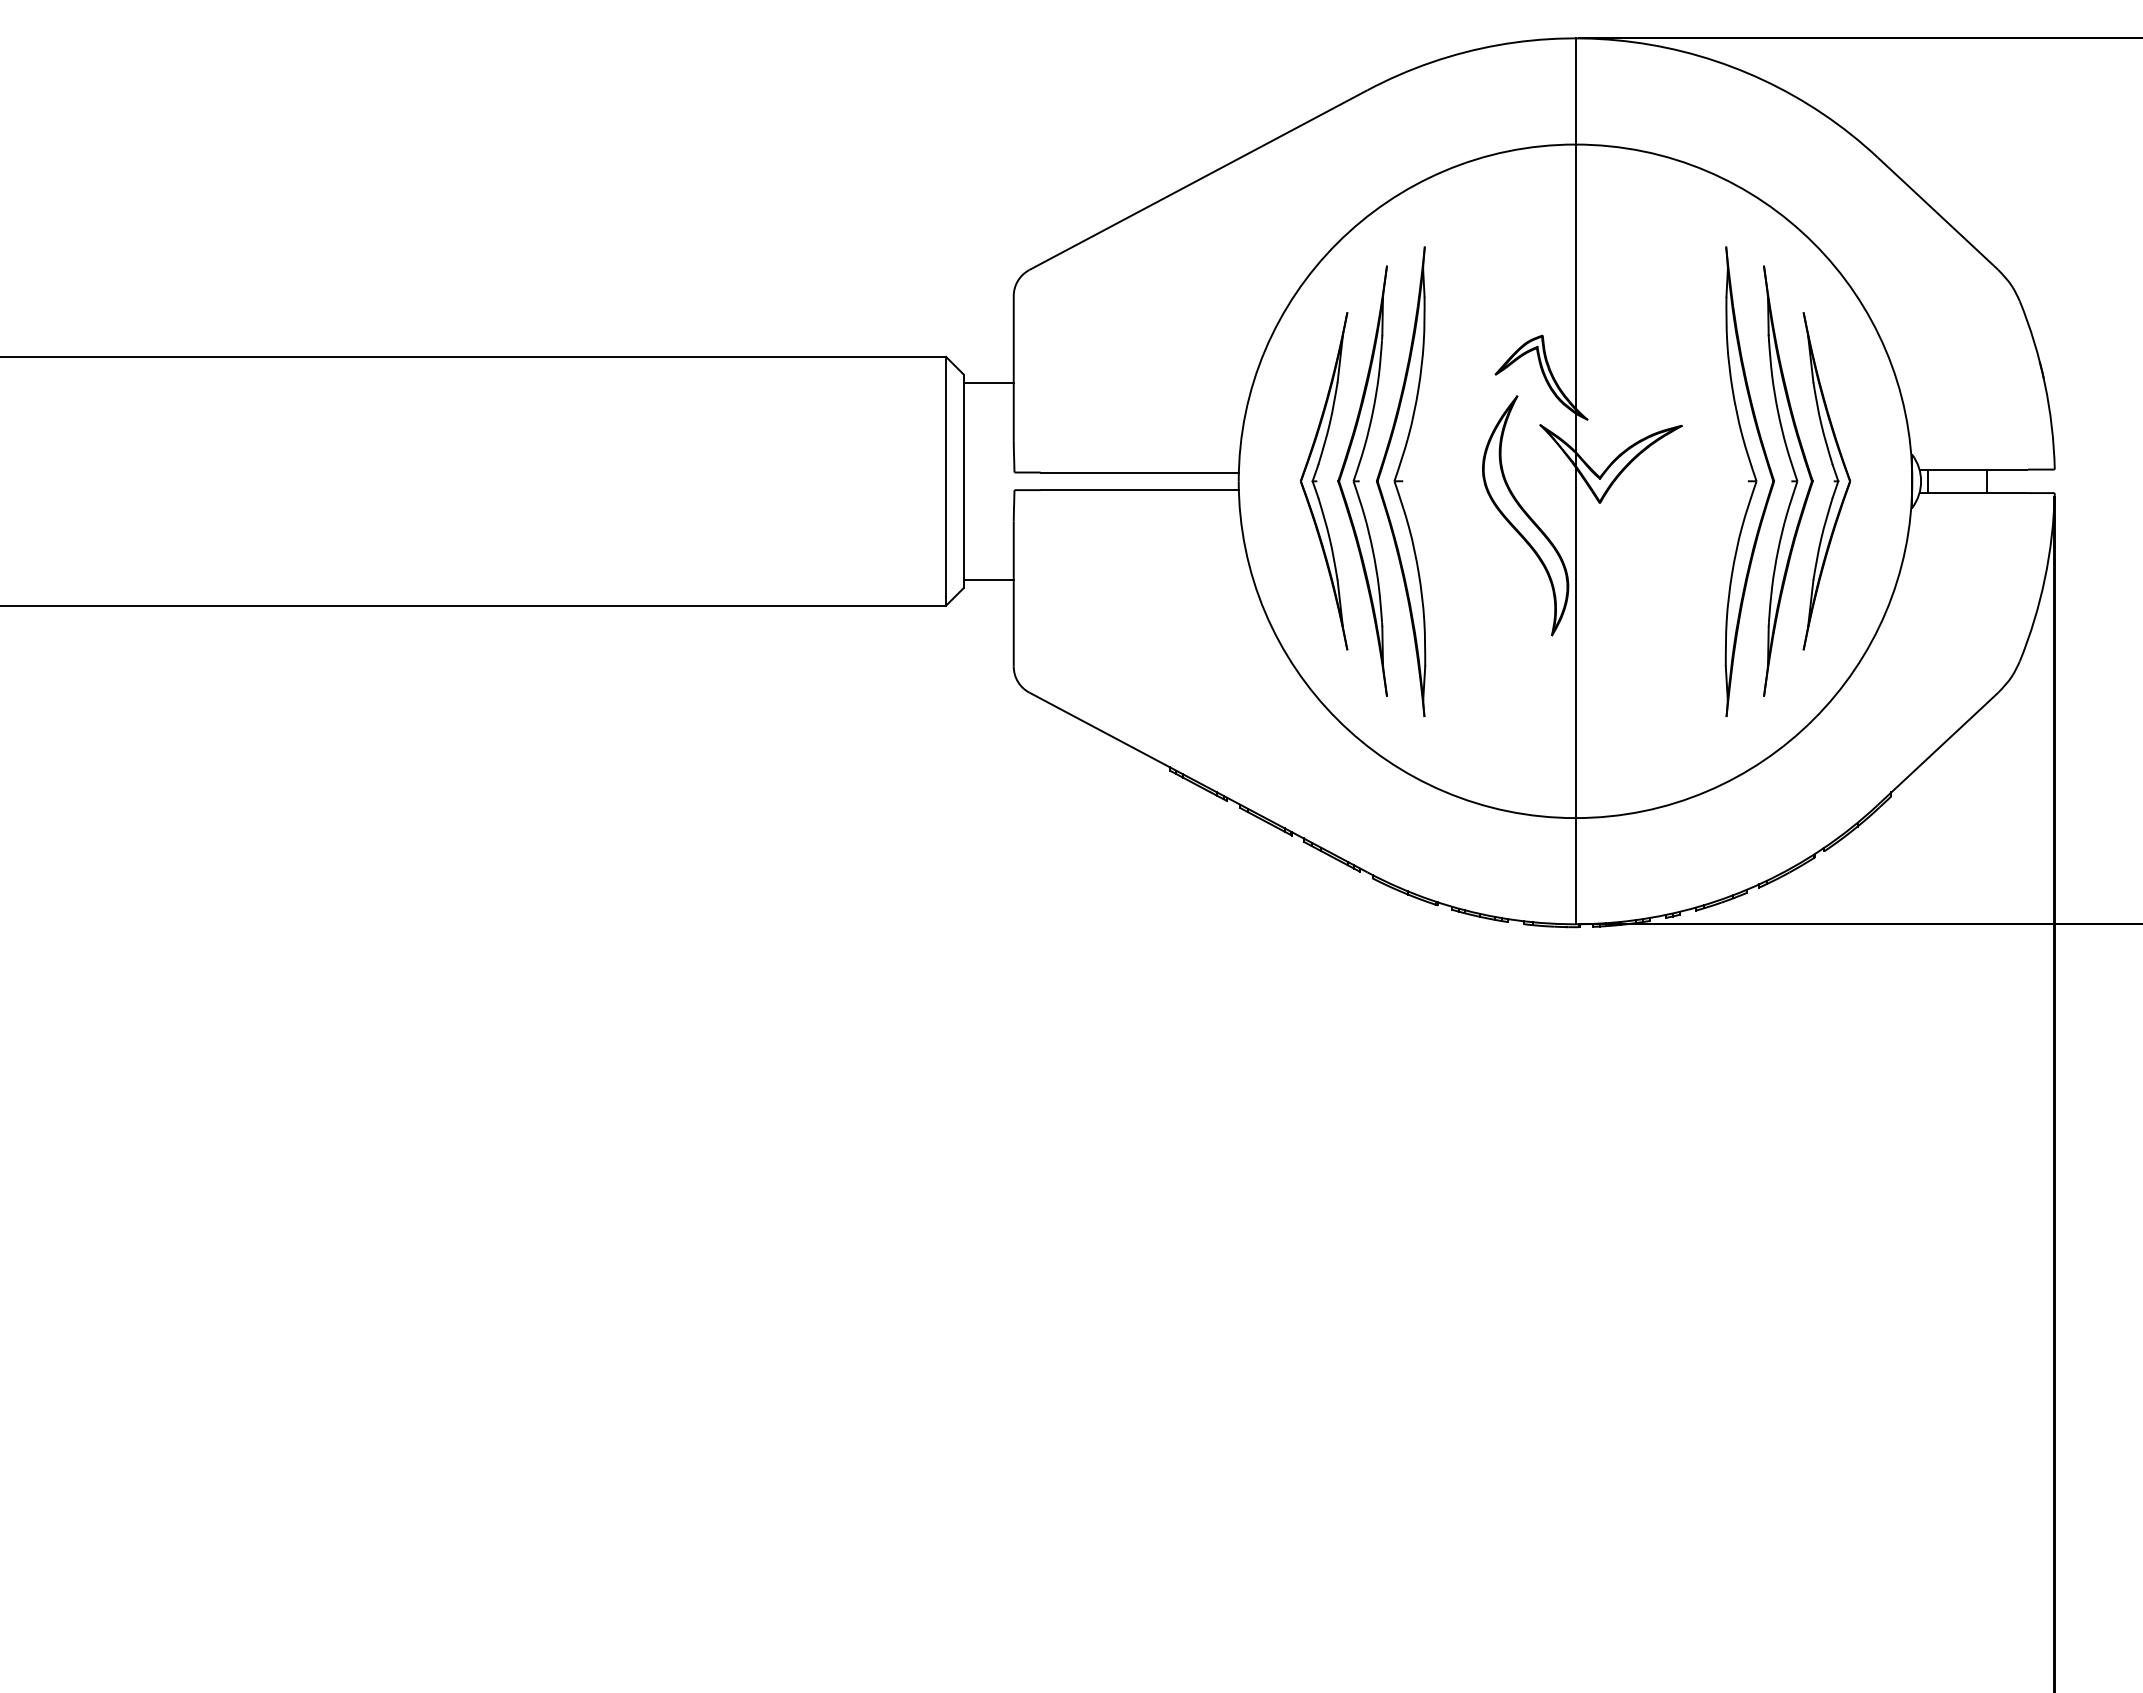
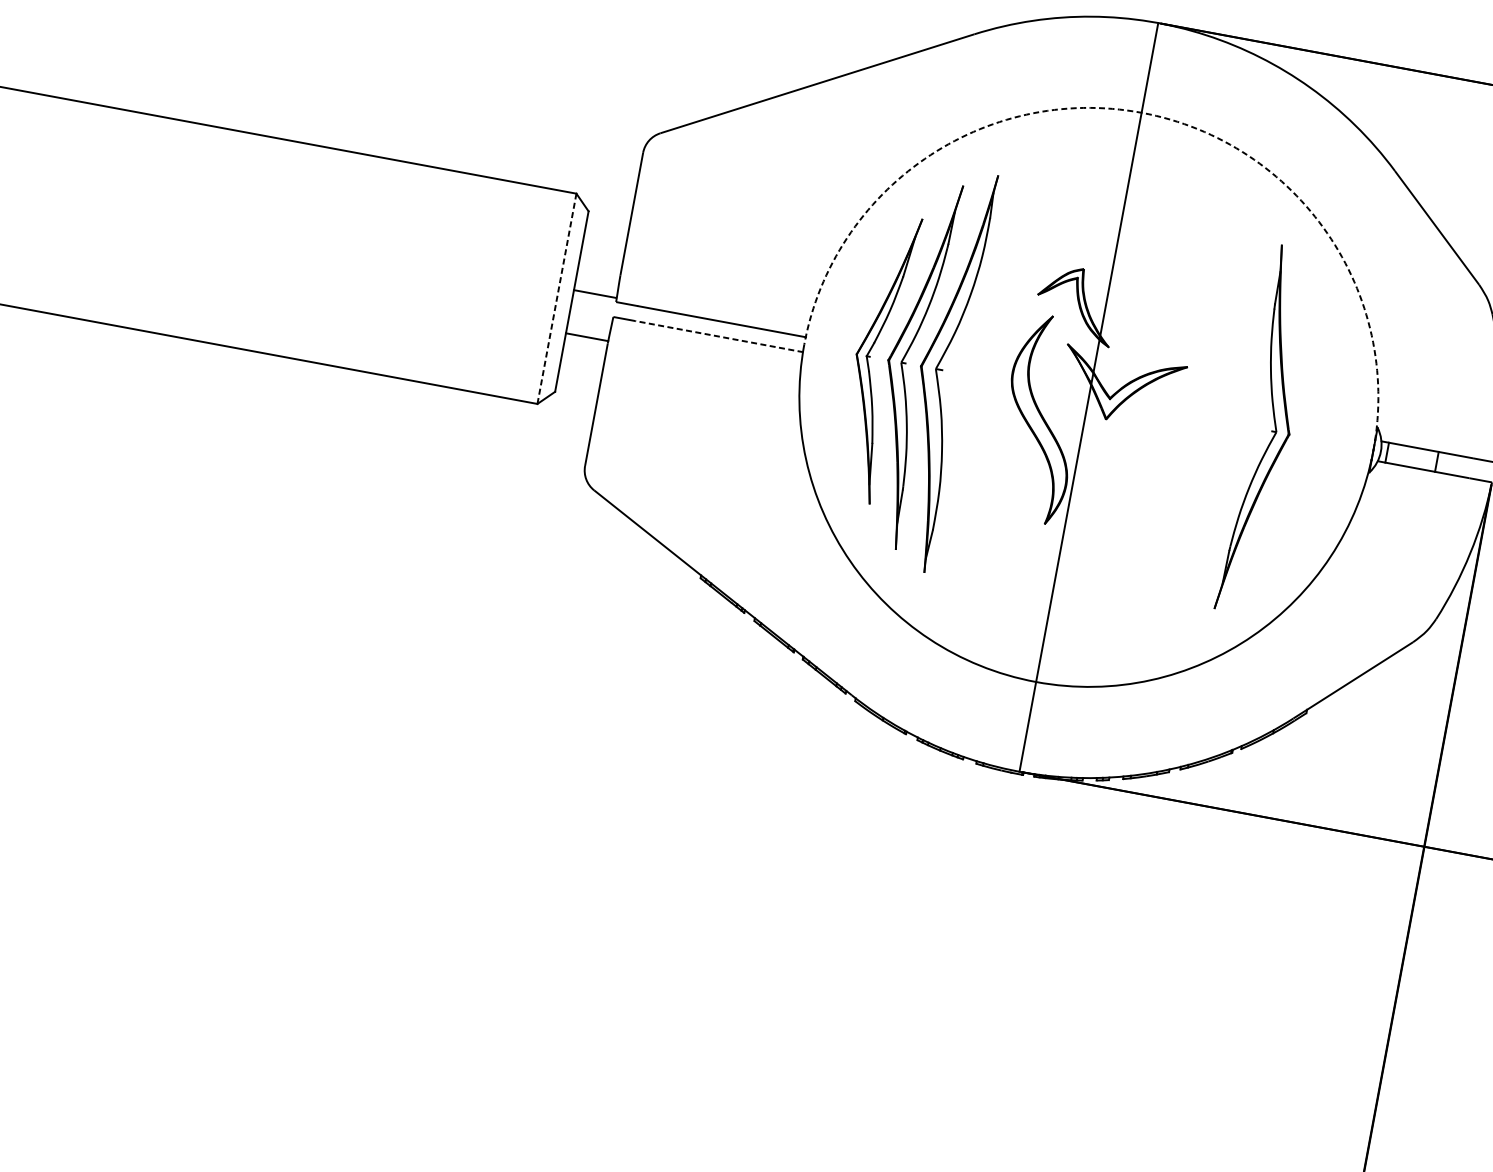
arc: (1575, 144) -> (1141, 112), solid -> dashed
line: (988, 382) -> (594, 293), moved
line: (946, 480) -> (557, 298), solid -> dashed
part: (1749, 481) -> (1235, 424), removed
part: (1833, 481) -> (1306, 437), removed
line: (1139, 490) -> (718, 336), solid -> dashed
line: (988, 579) -> (586, 336), moved

